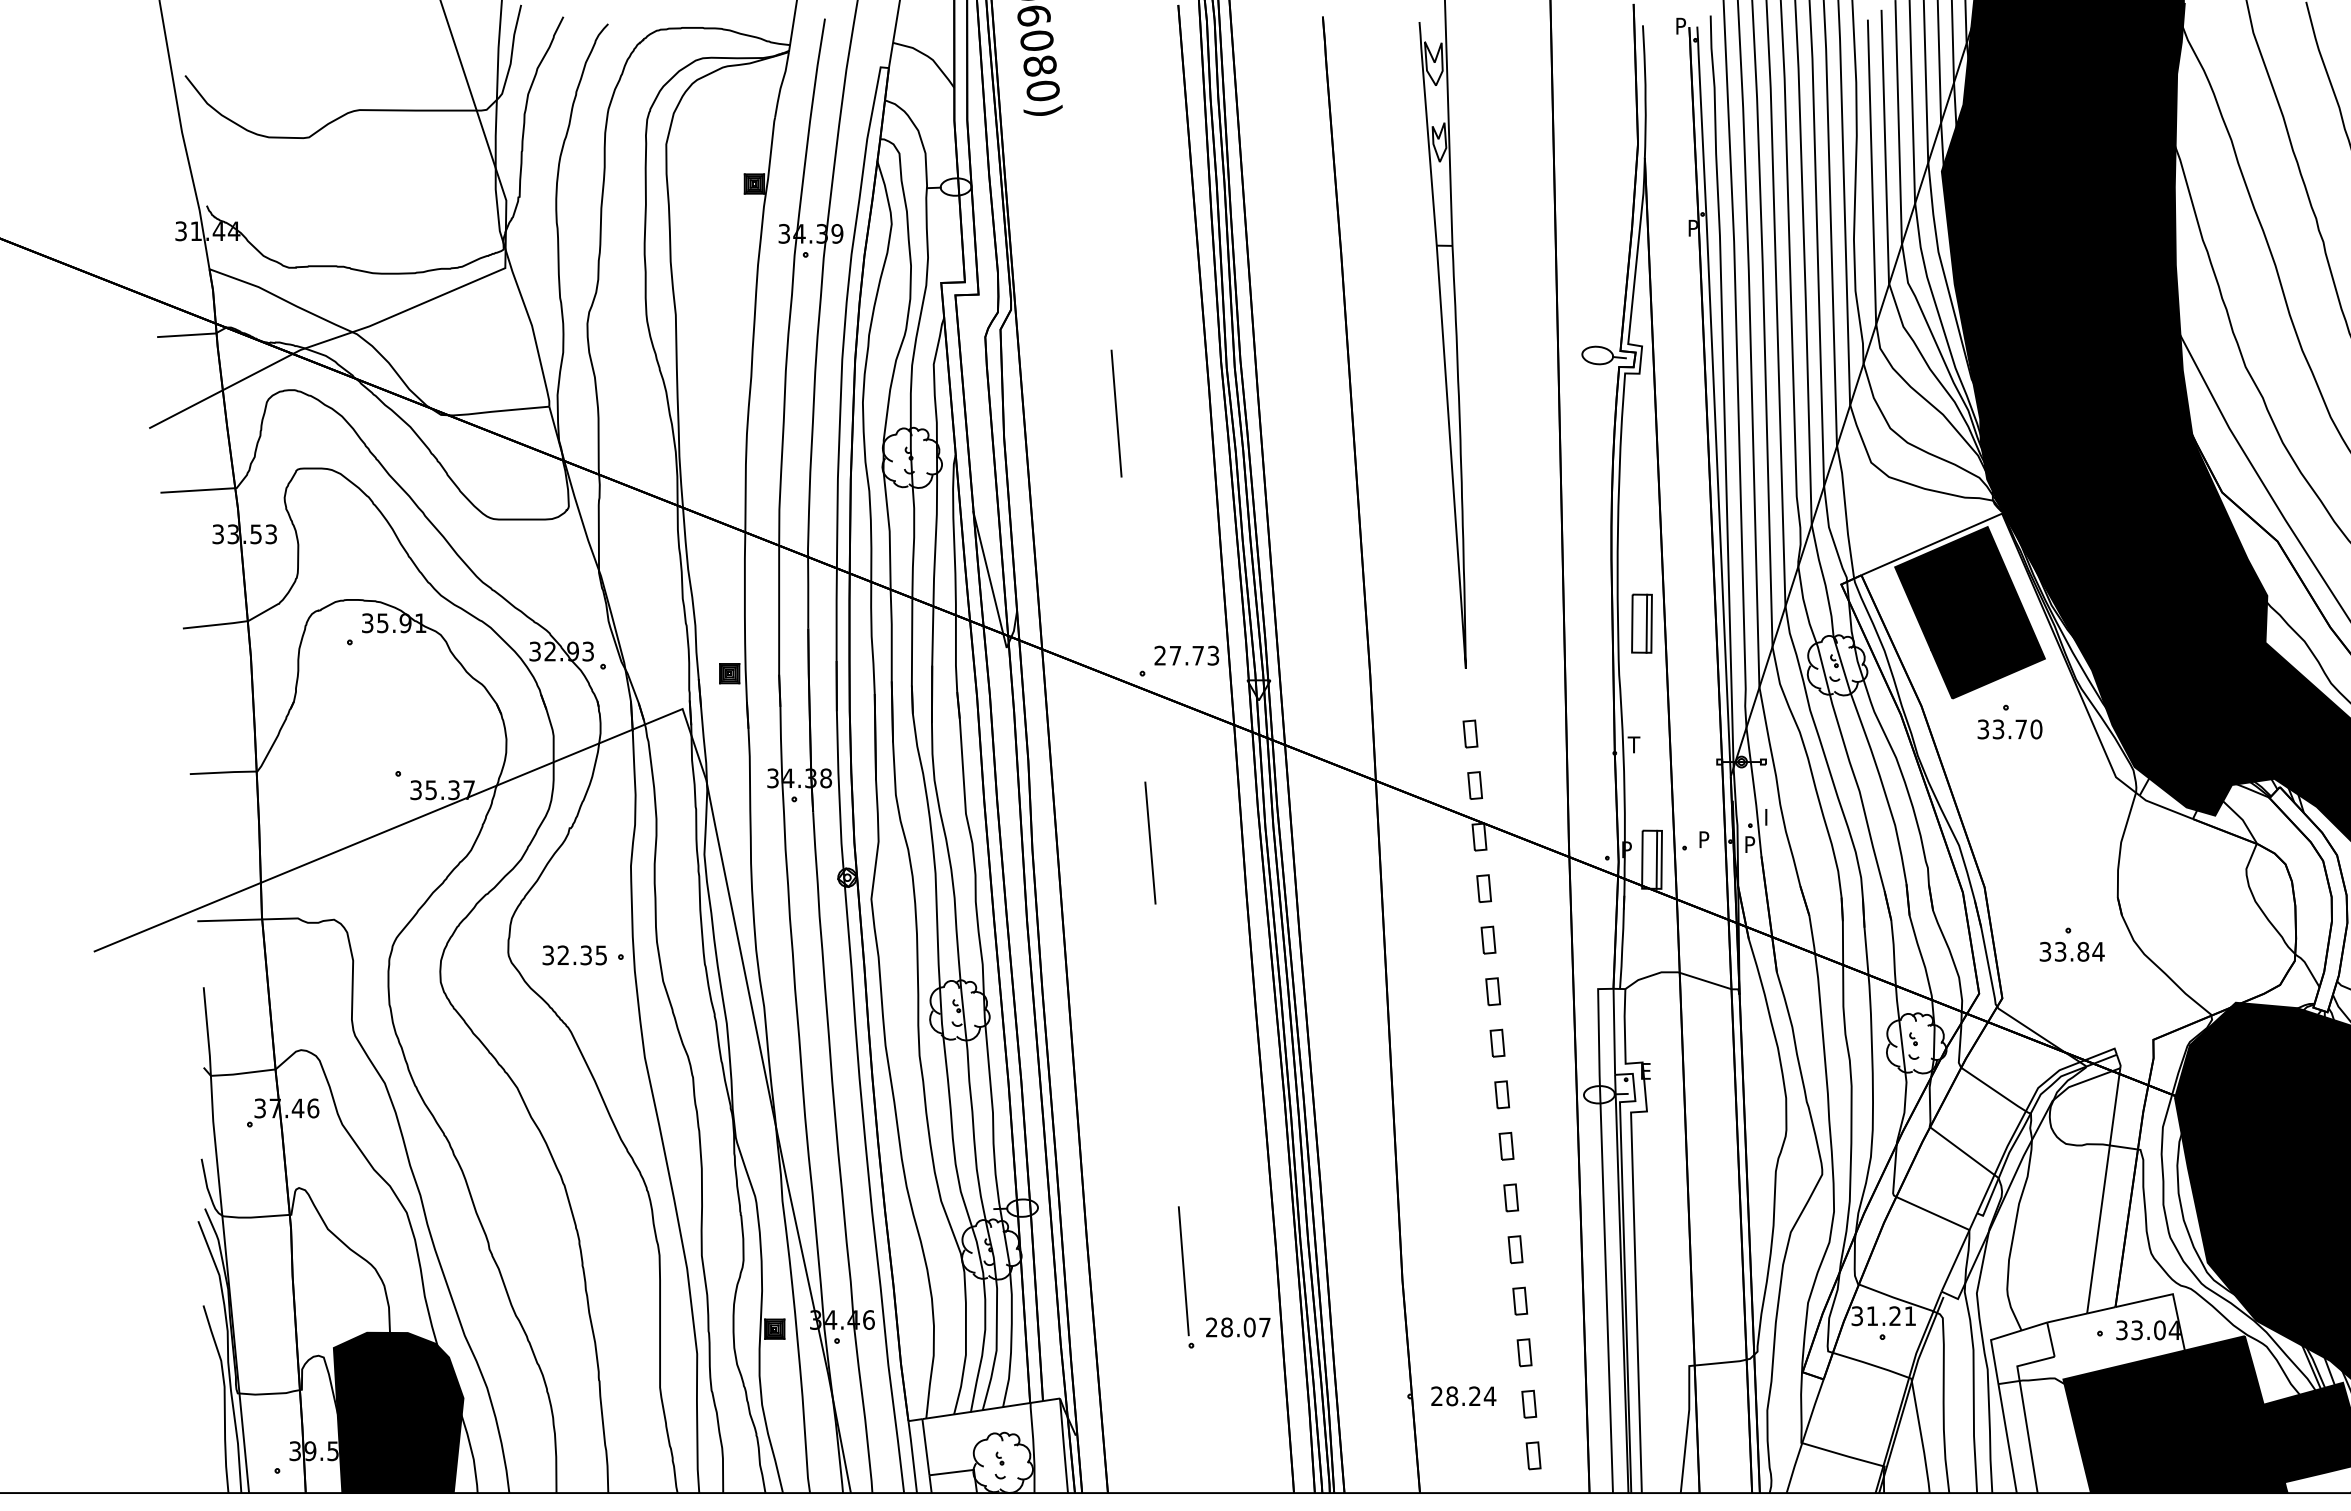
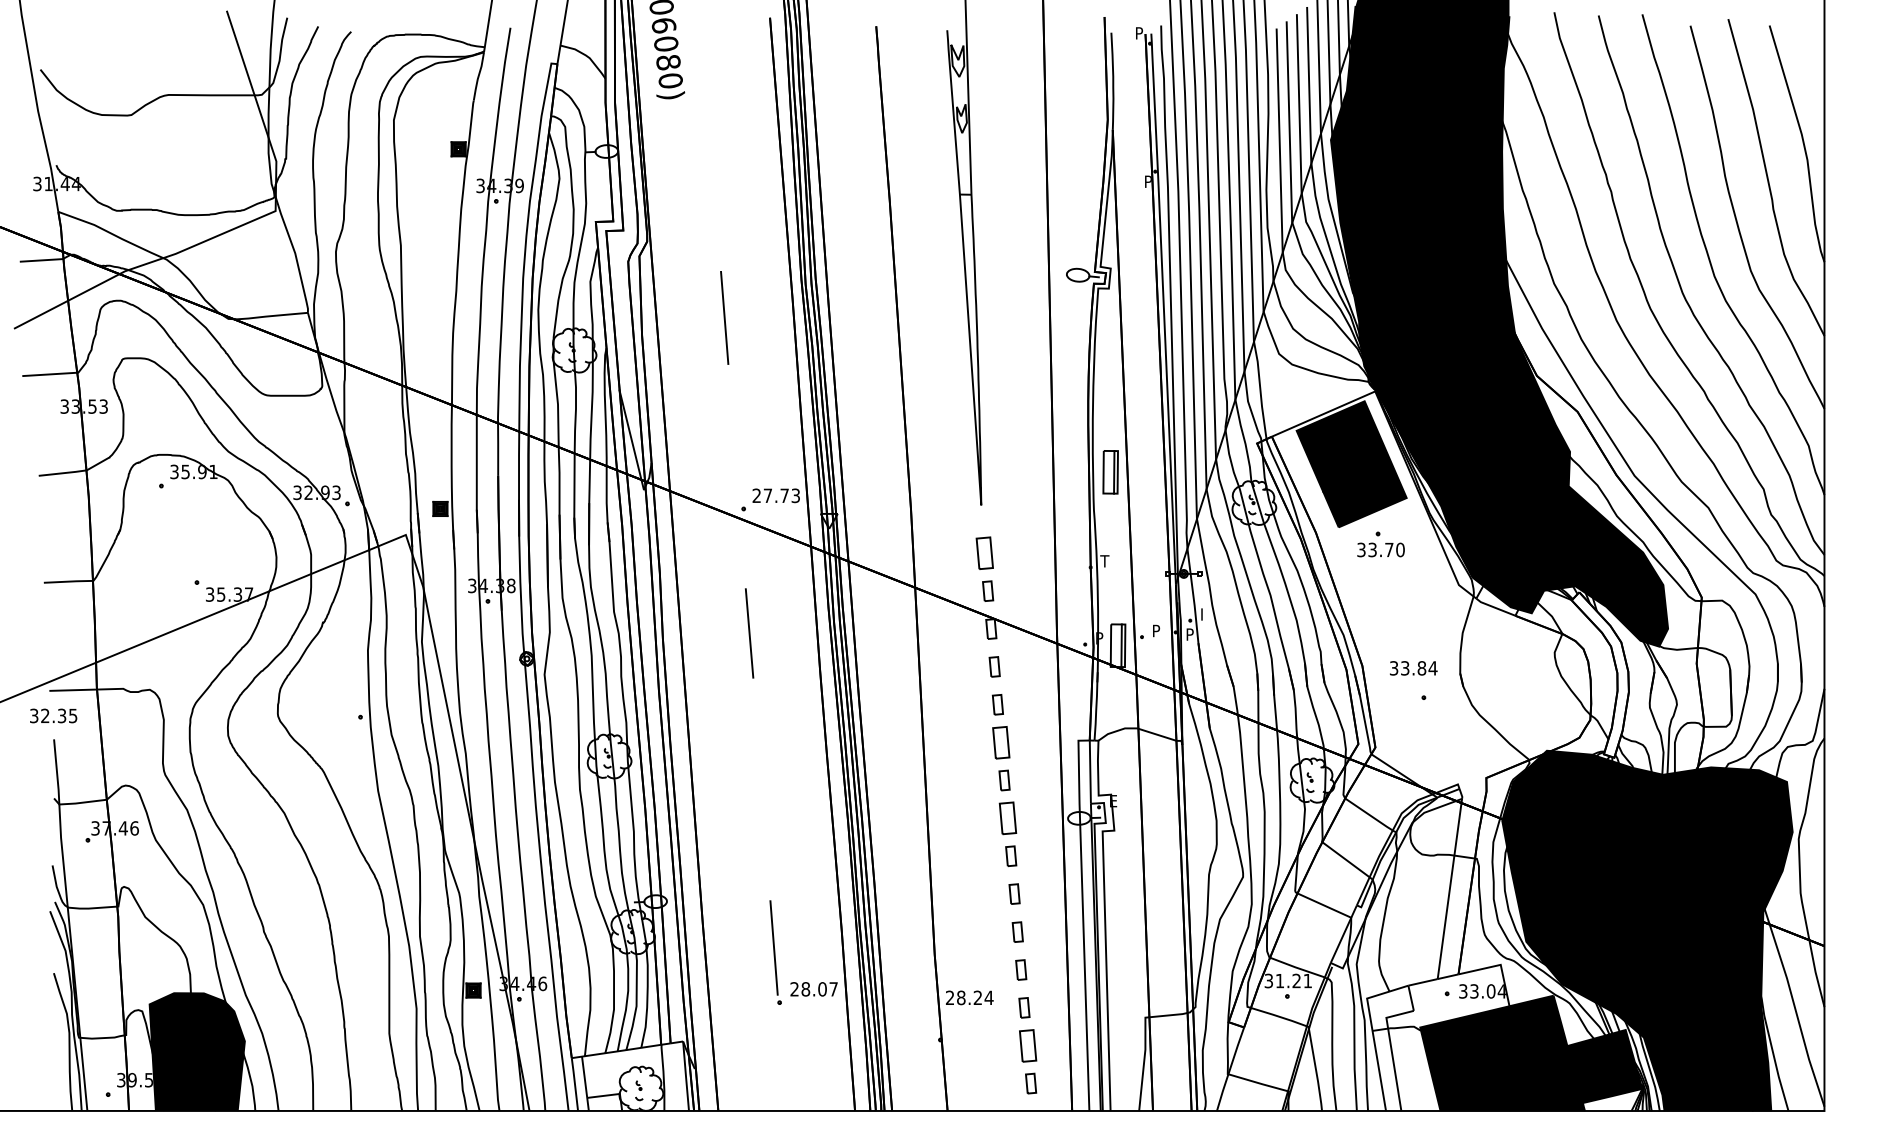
part: (1470, 734) -> (984, 553), size x1.6
text: (2071, 952) -> (1413, 668), moved
text: (574, 954) -> (53, 715), moved
part: (1493, 991) -> (1001, 742), size x1.6
part: (1501, 1094) -> (1007, 818), size x1.6
text: (1463, 1395) -> (969, 997), moved
part: (1528, 1403) -> (1027, 1045), size x1.6

